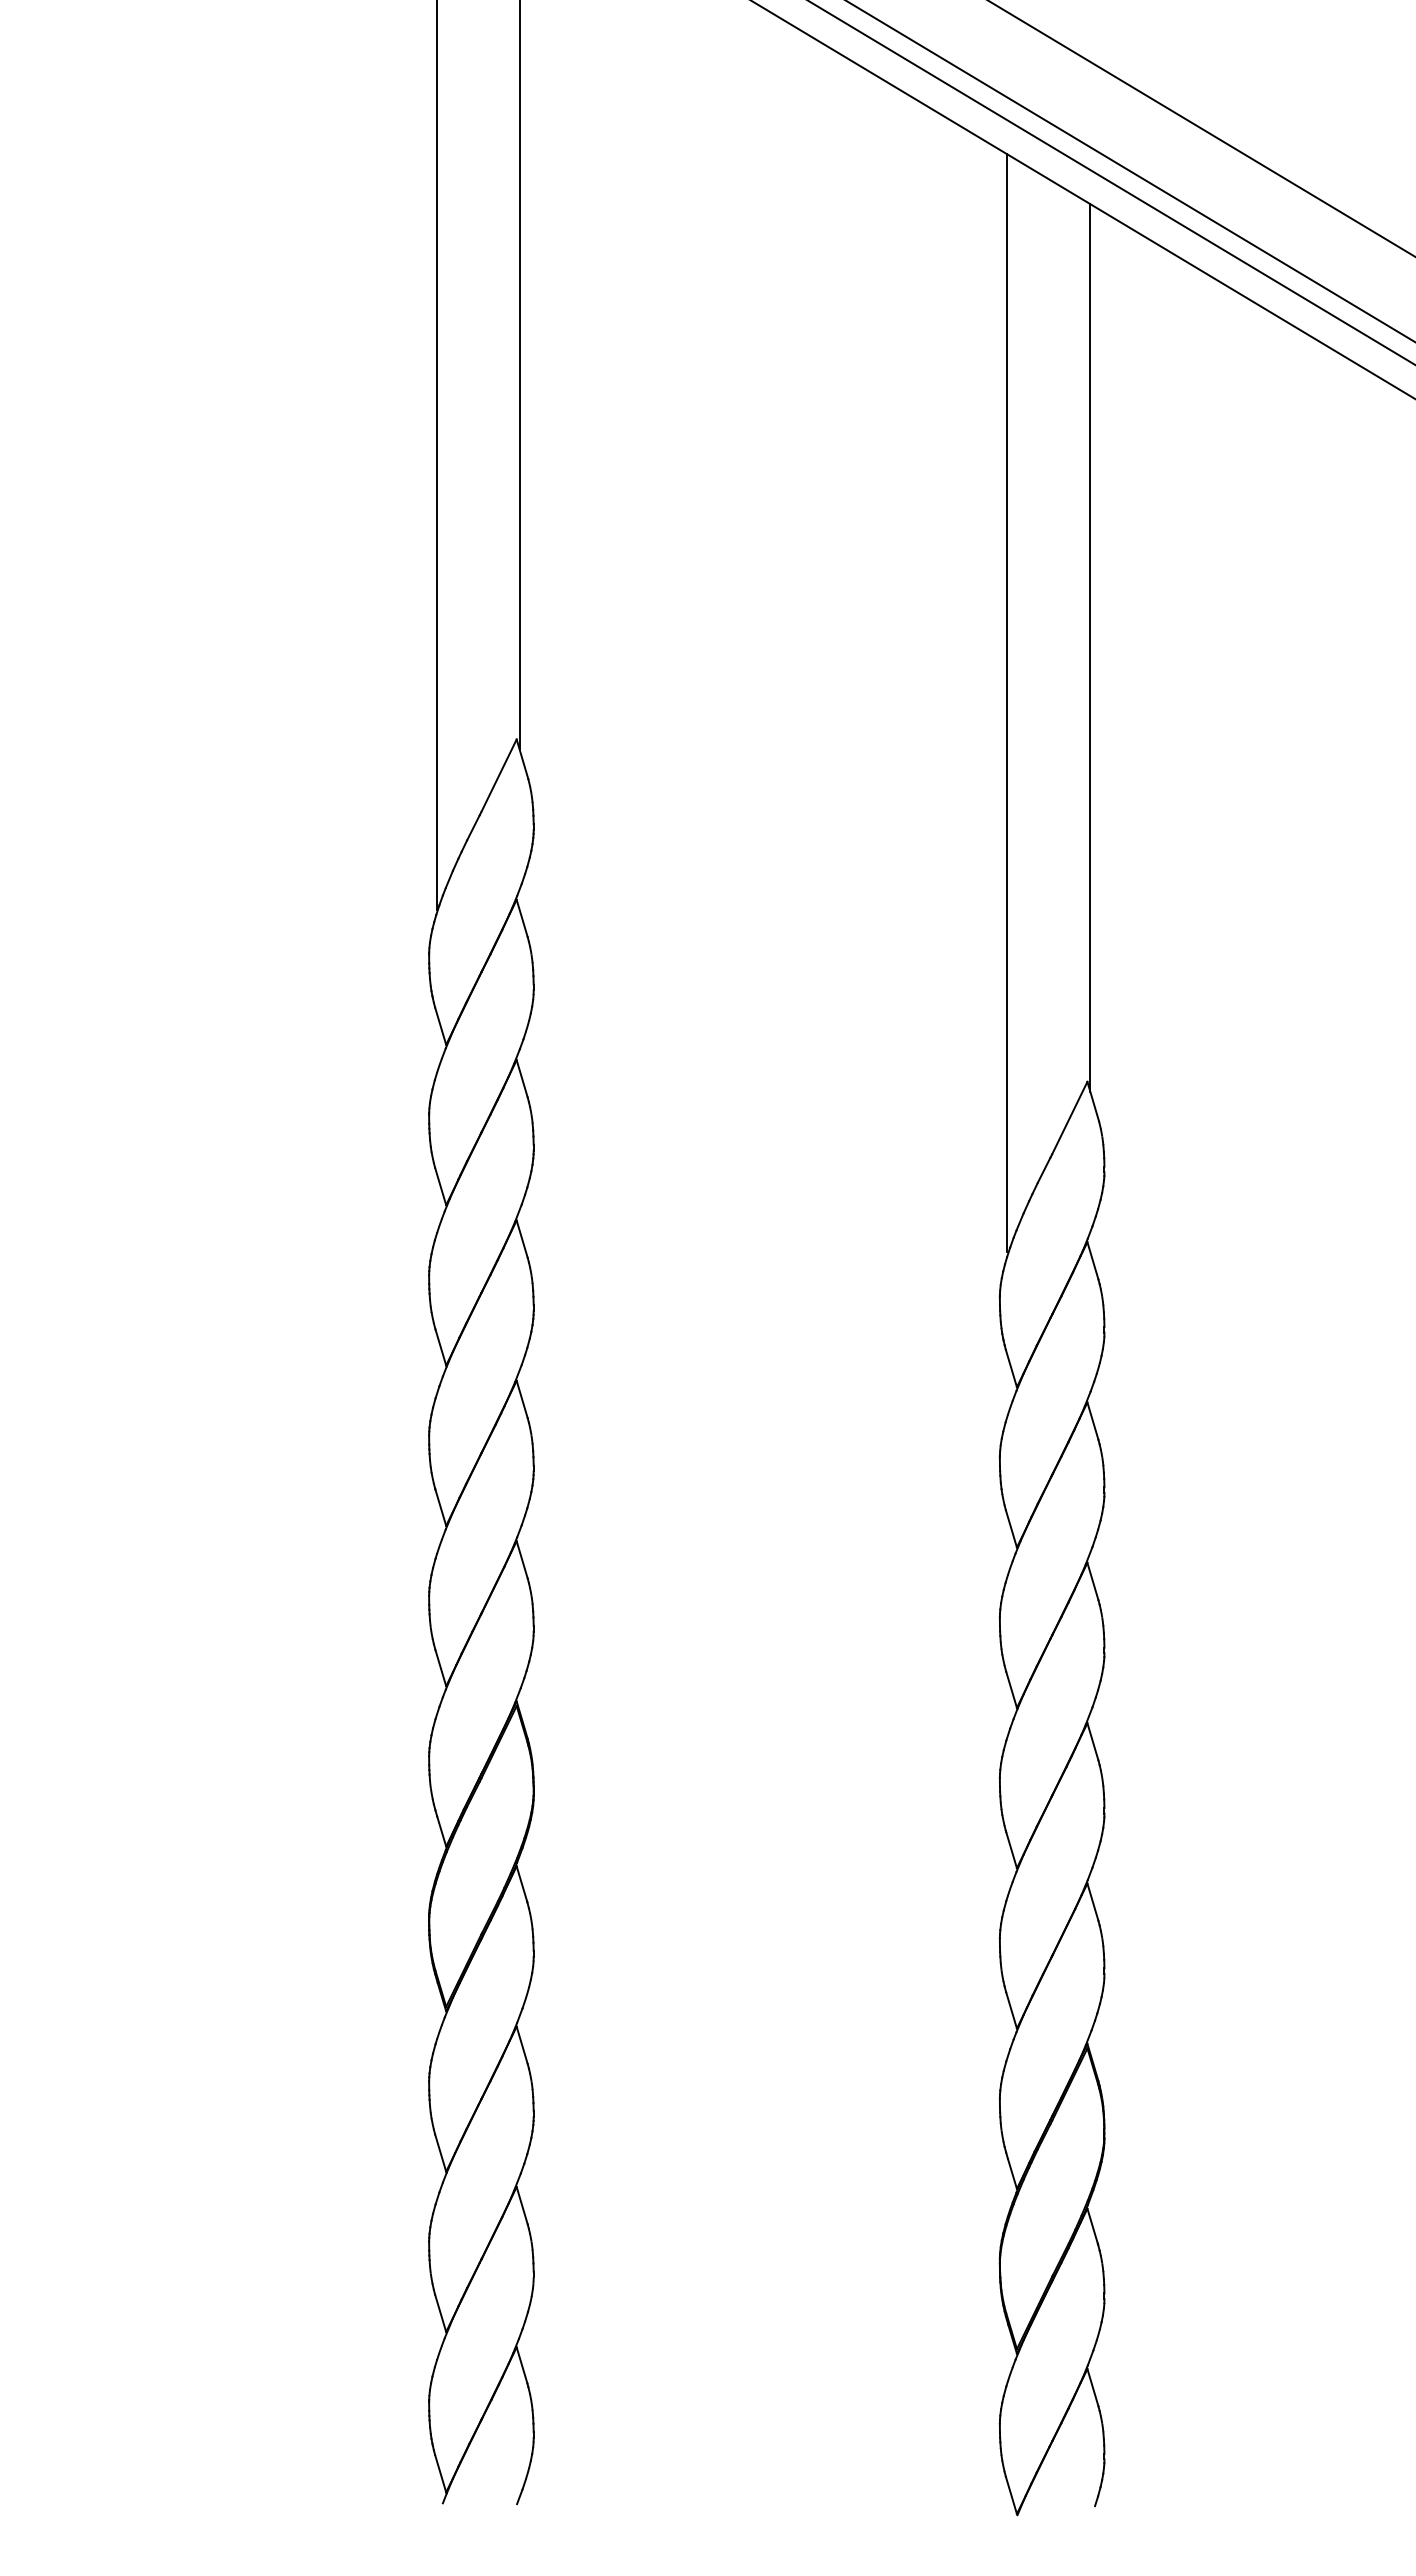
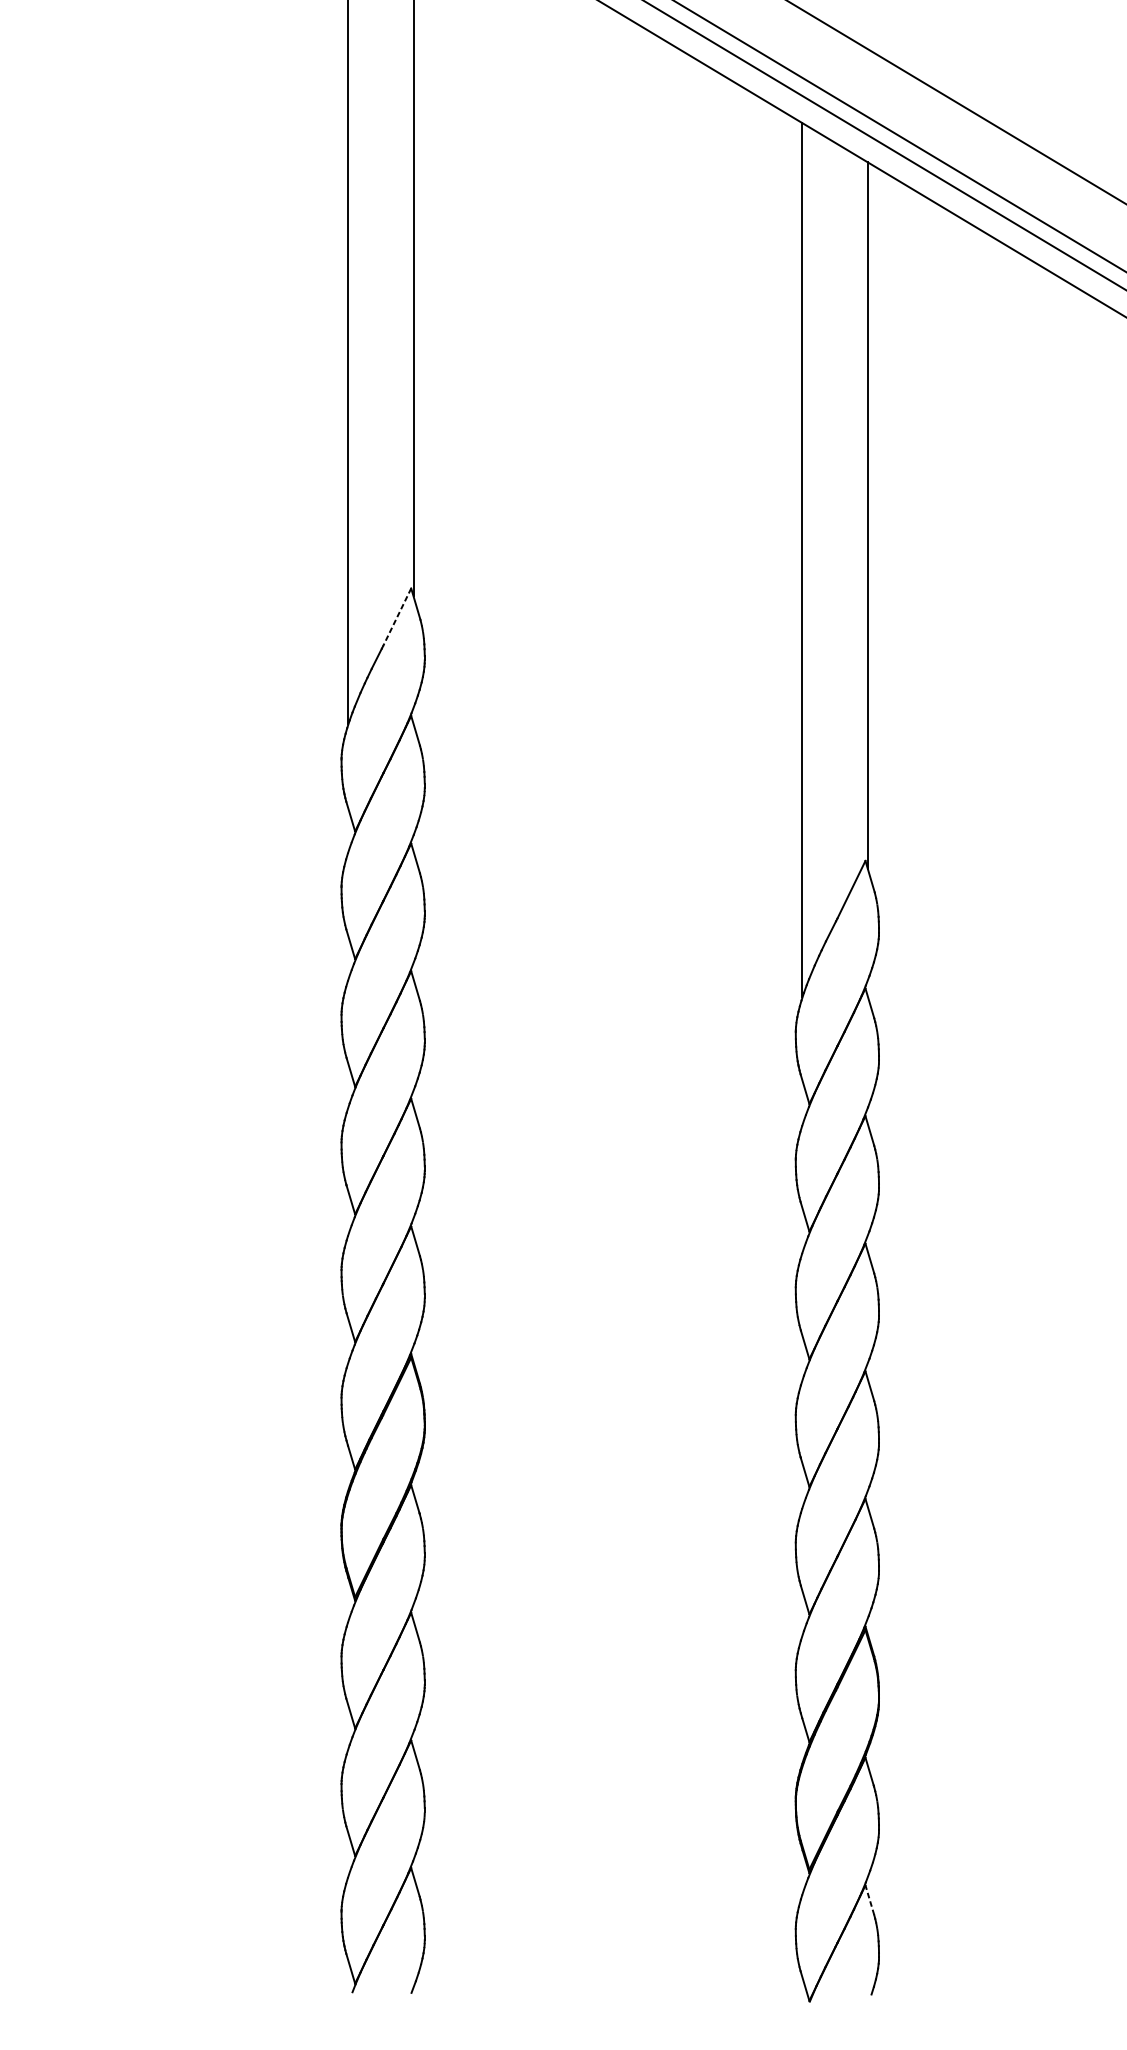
line: (498, 776) -> (396, 617), solid -> dashed
line: (1092, 2387) -> (869, 1900), solid -> dashed

